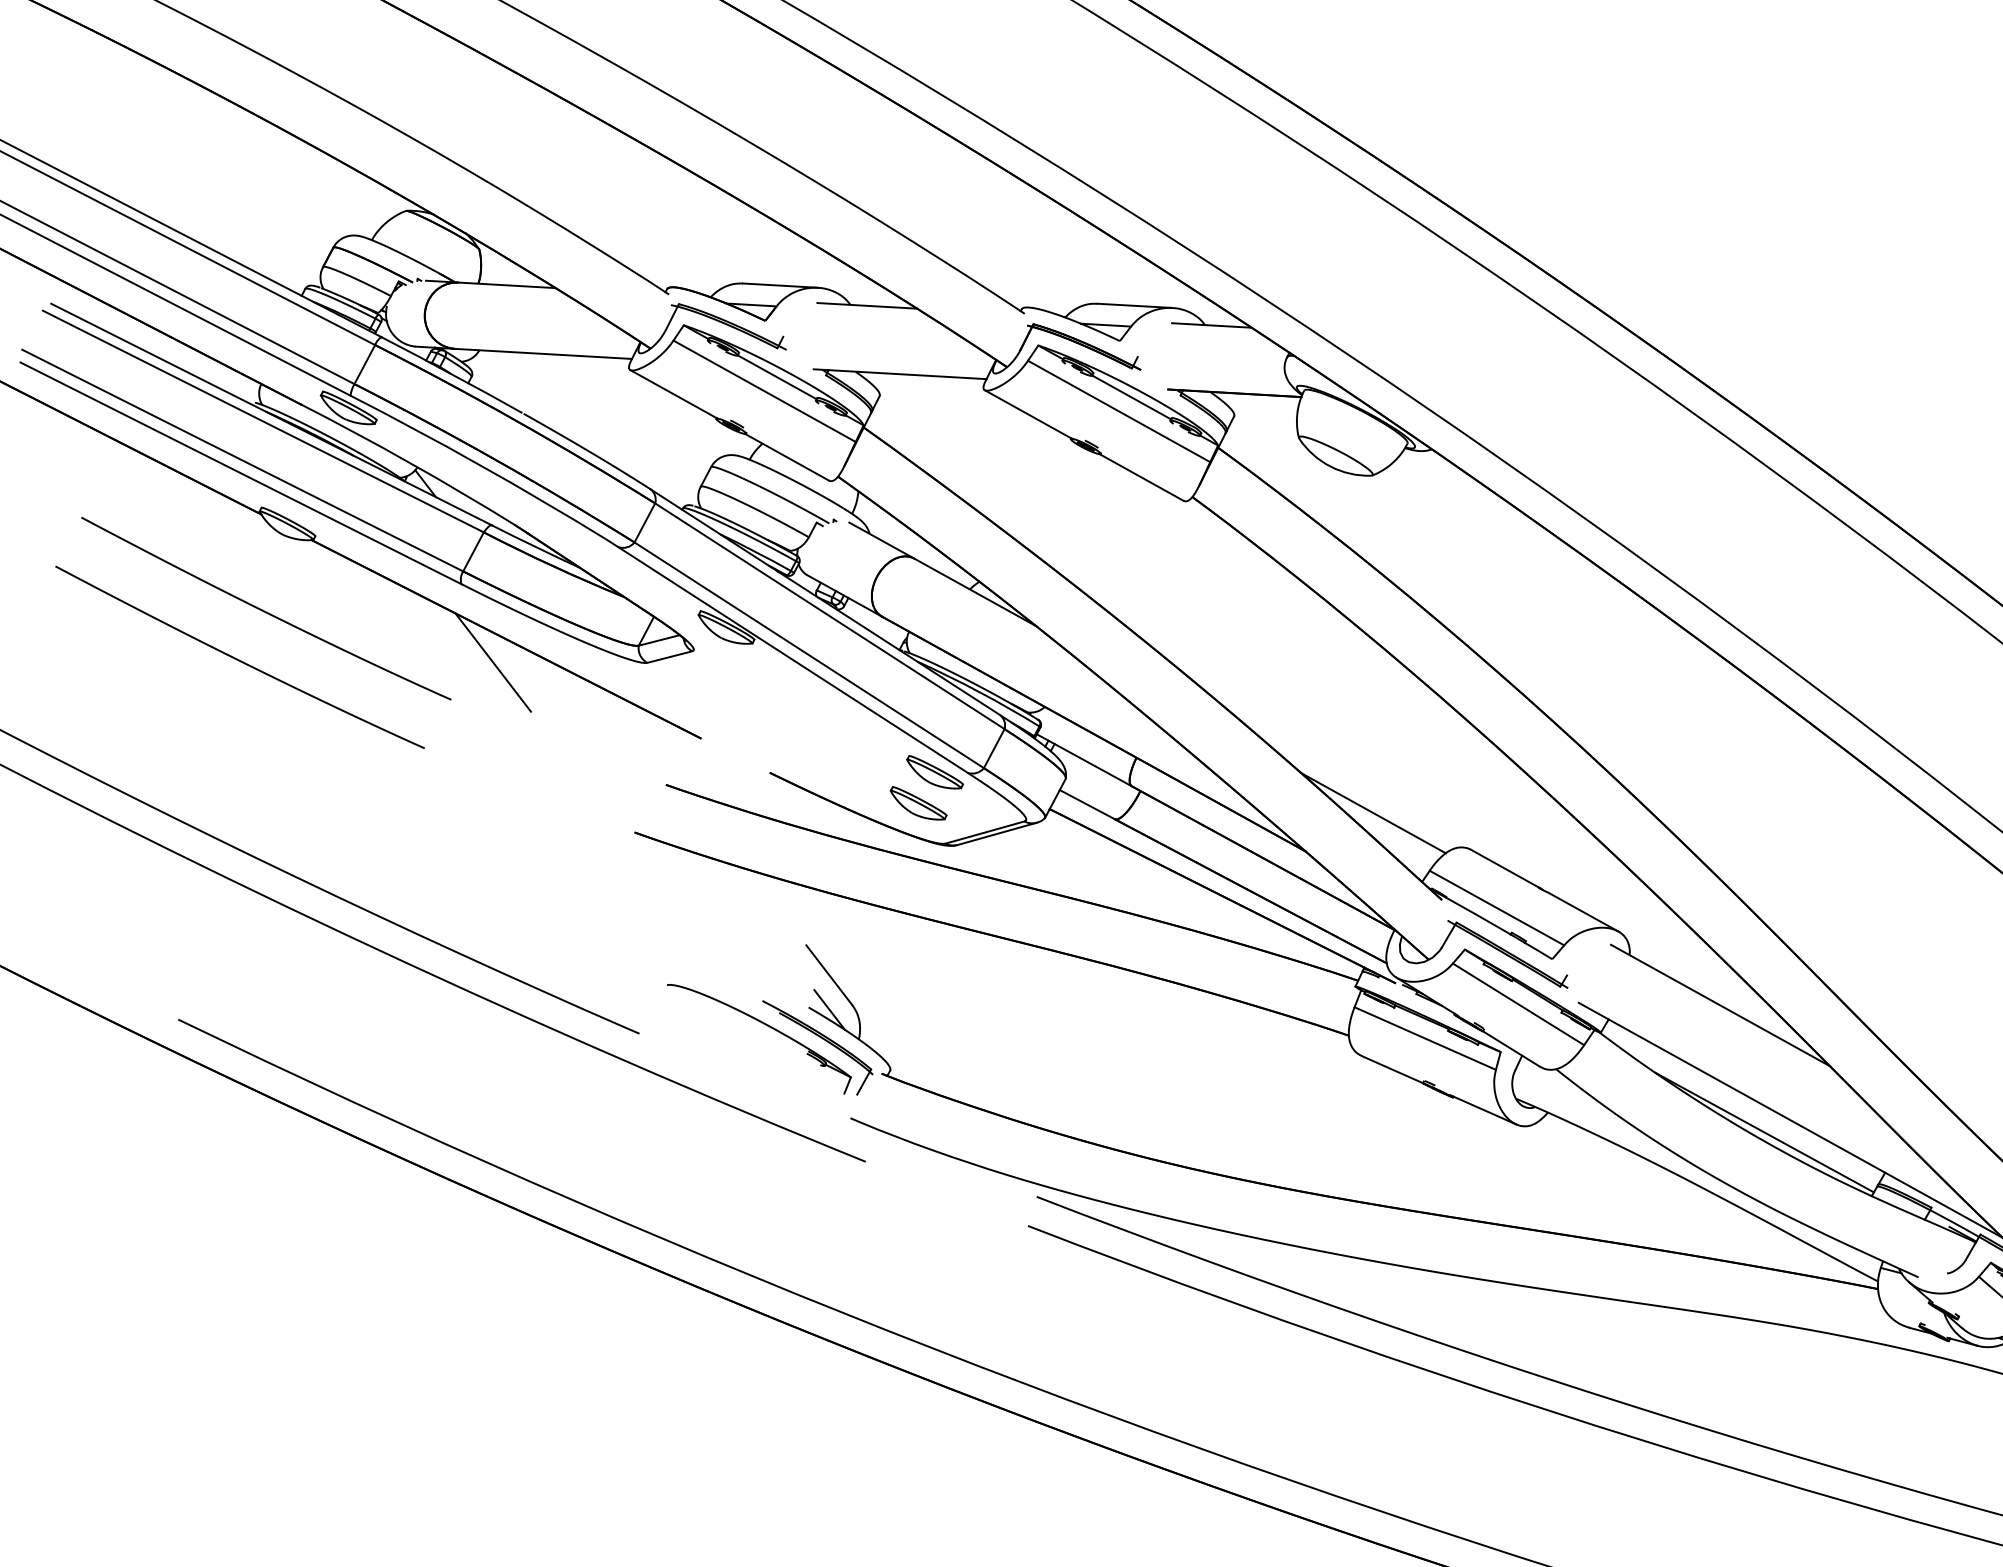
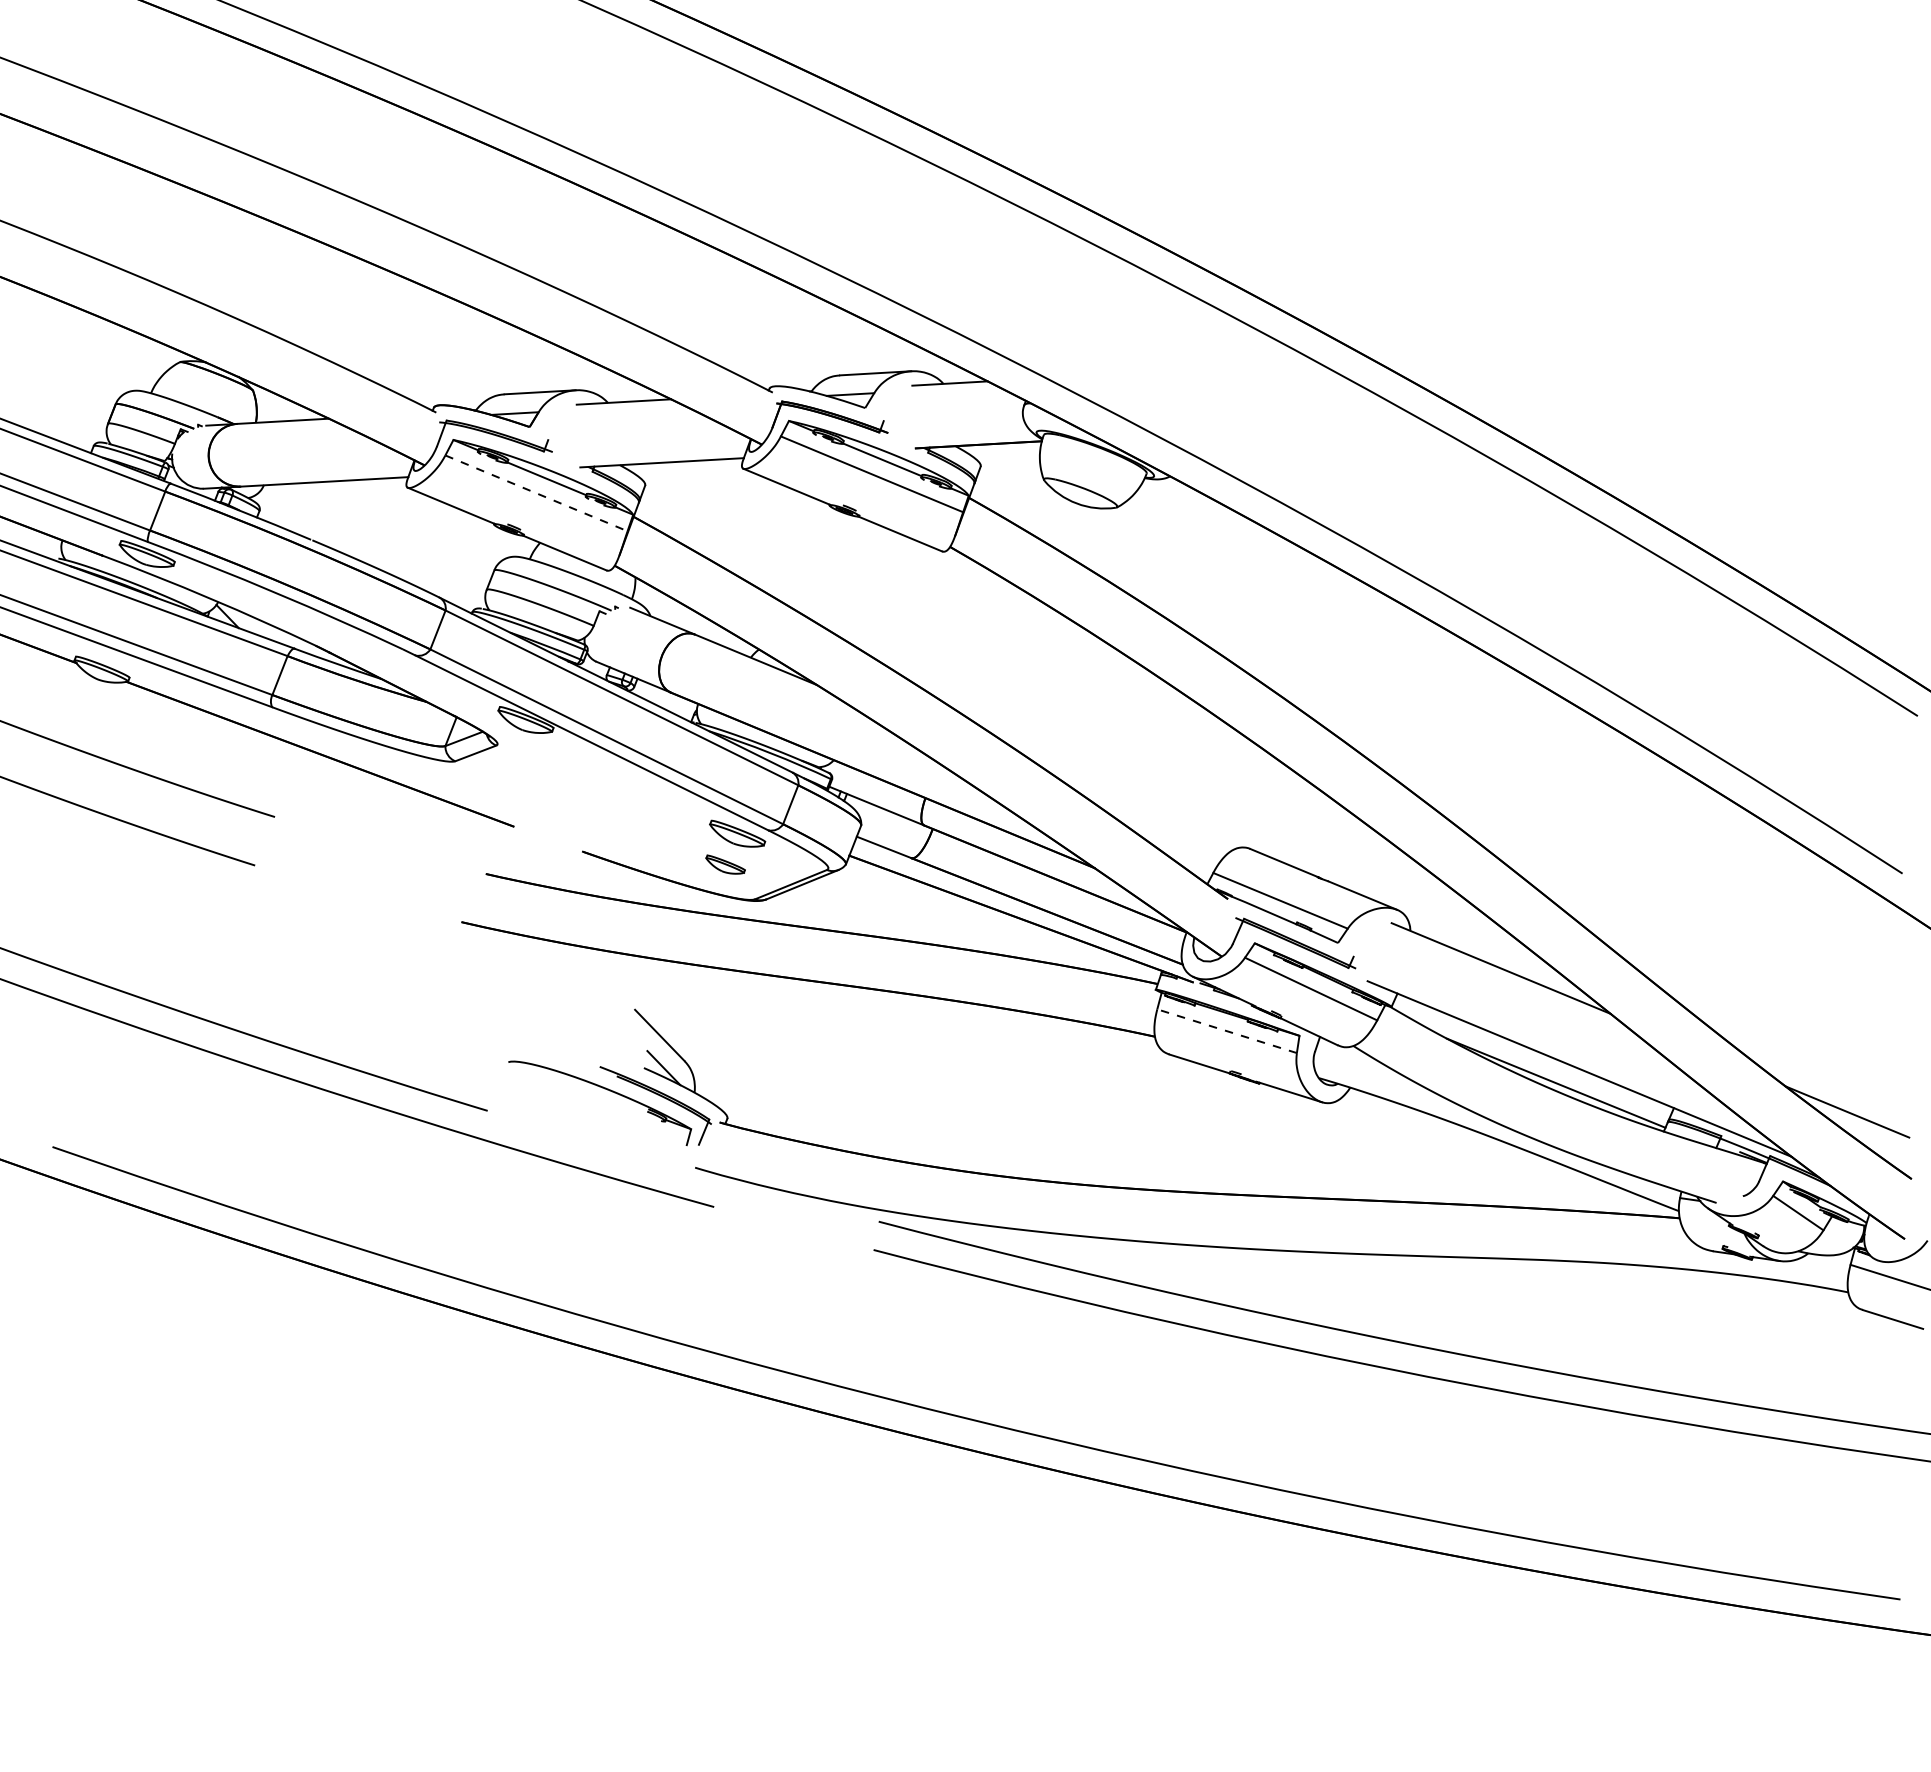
line: (764, 391) -> (536, 493), solid -> dashed
line: (493, 662) -> (310, 777), removed
part: (918, 803) -> (725, 864), size x0.7
line: (1372, 812) -> (1153, 824), removed
line: (1424, 1038) -> (1226, 1031), solid -> dashed

